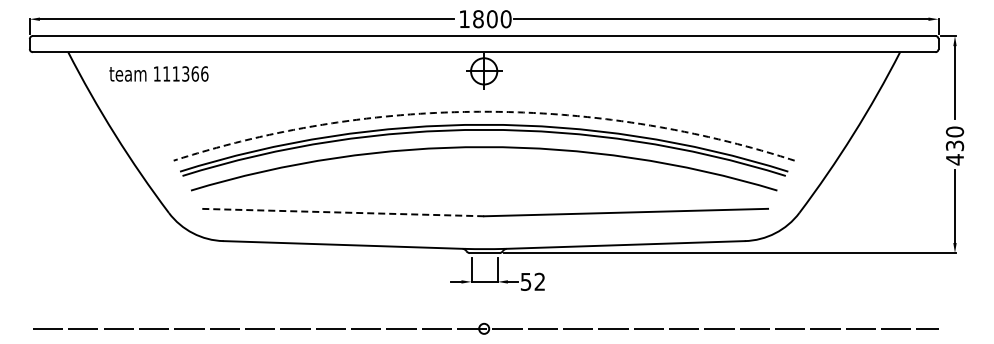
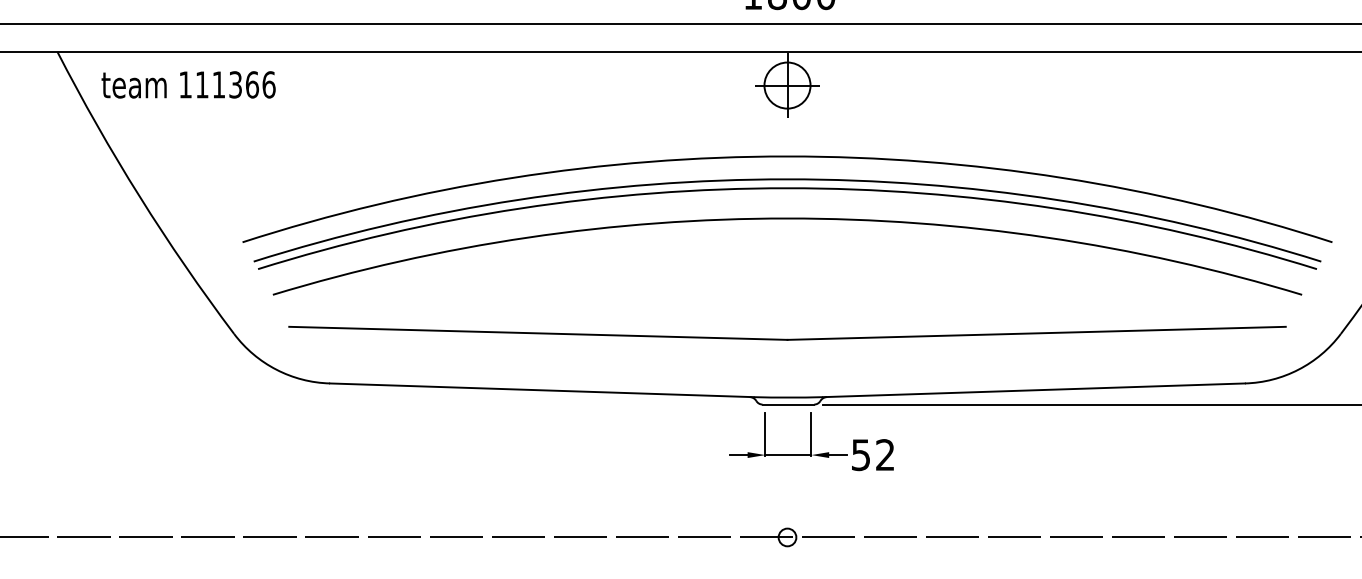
text: (158, 73) -> (187, 84), moved
arc: (484, 111) -> (788, 155), dashed -> solid
line: (342, 212) -> (538, 333), dashed -> solid

